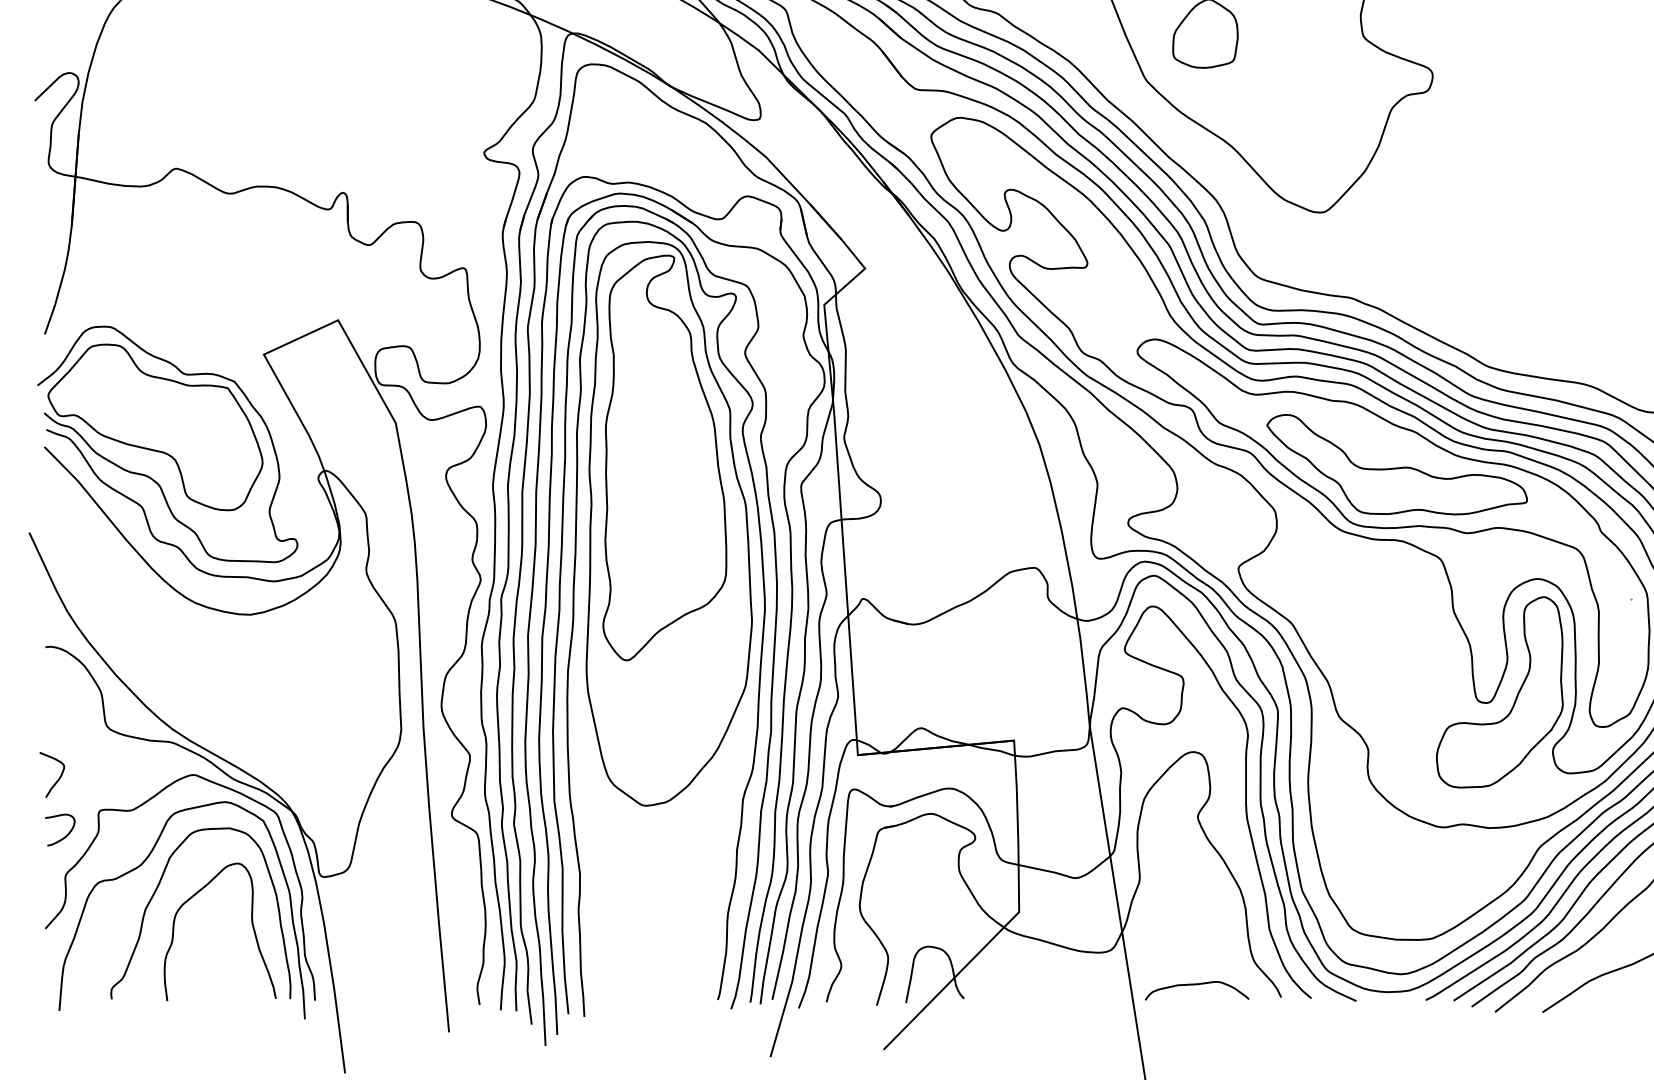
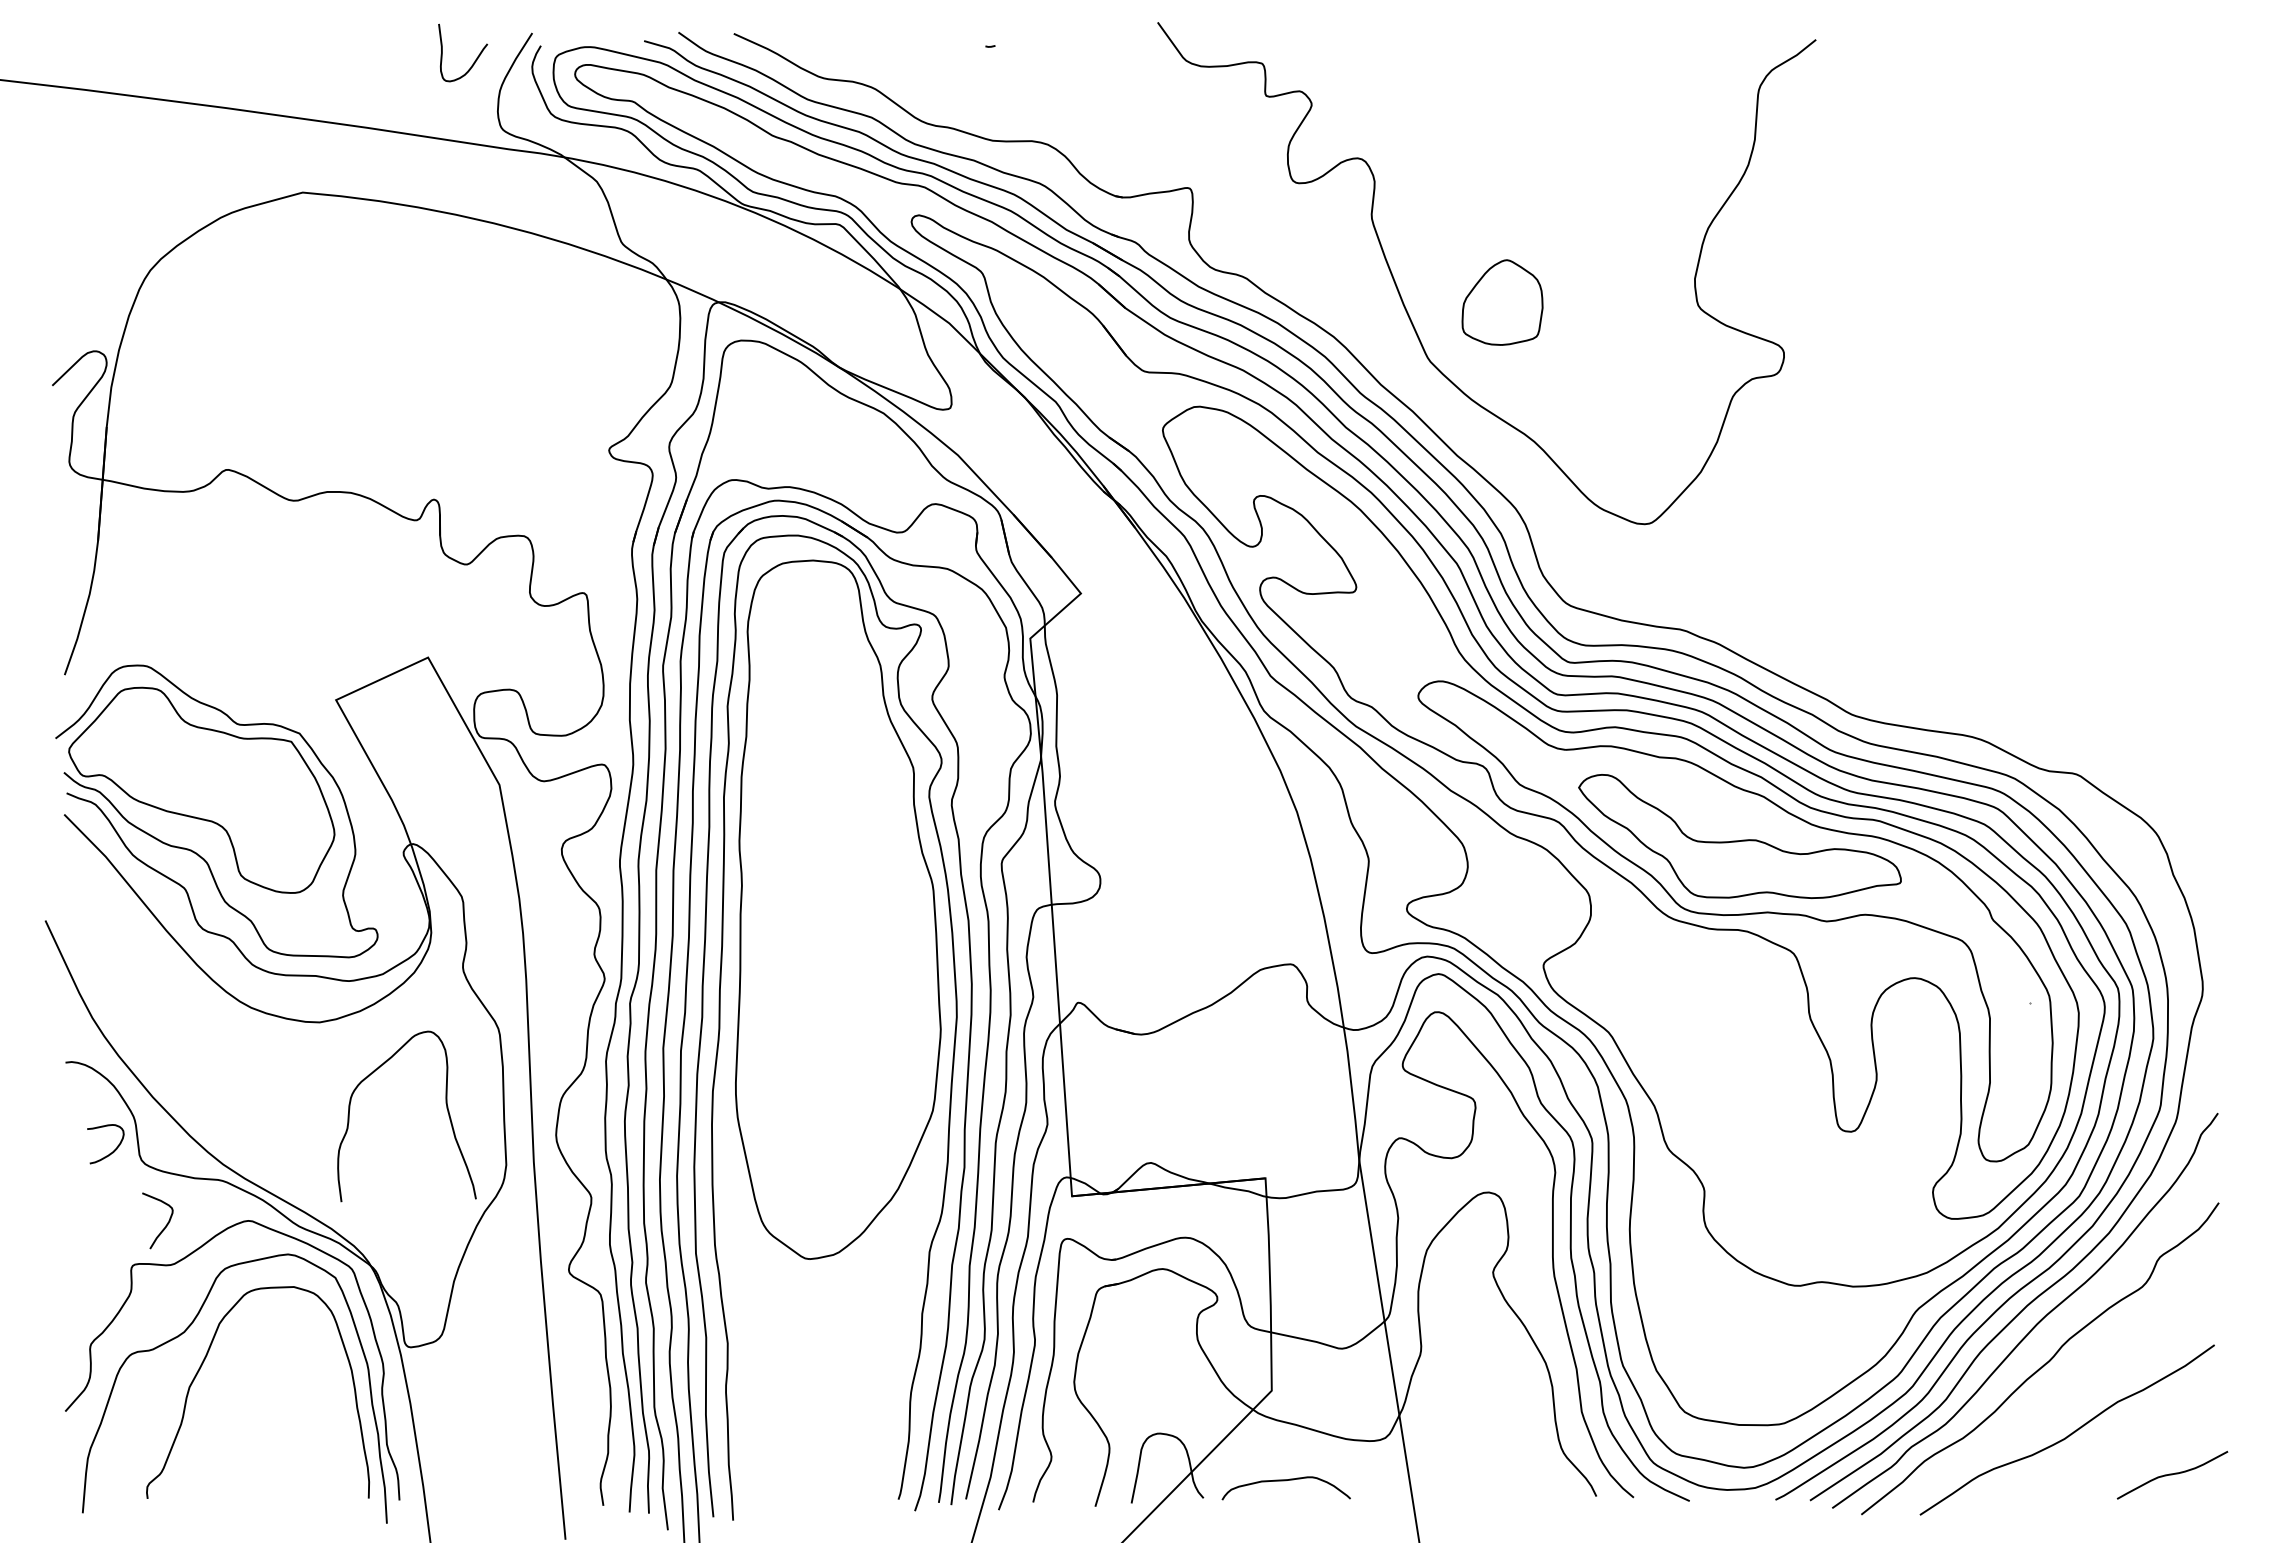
part: (664, 457) -> (832, 827), removed
part: (1515, 698) -> (1886, 1126), removed
curve: (58, 778) -> (165, 1225), moved
curve: (63, 837) -> (109, 1153), moved
curve: (252, 925) -> (446, 1108), moved
curve: (1196, 985) -> (1285, 1481), moved

